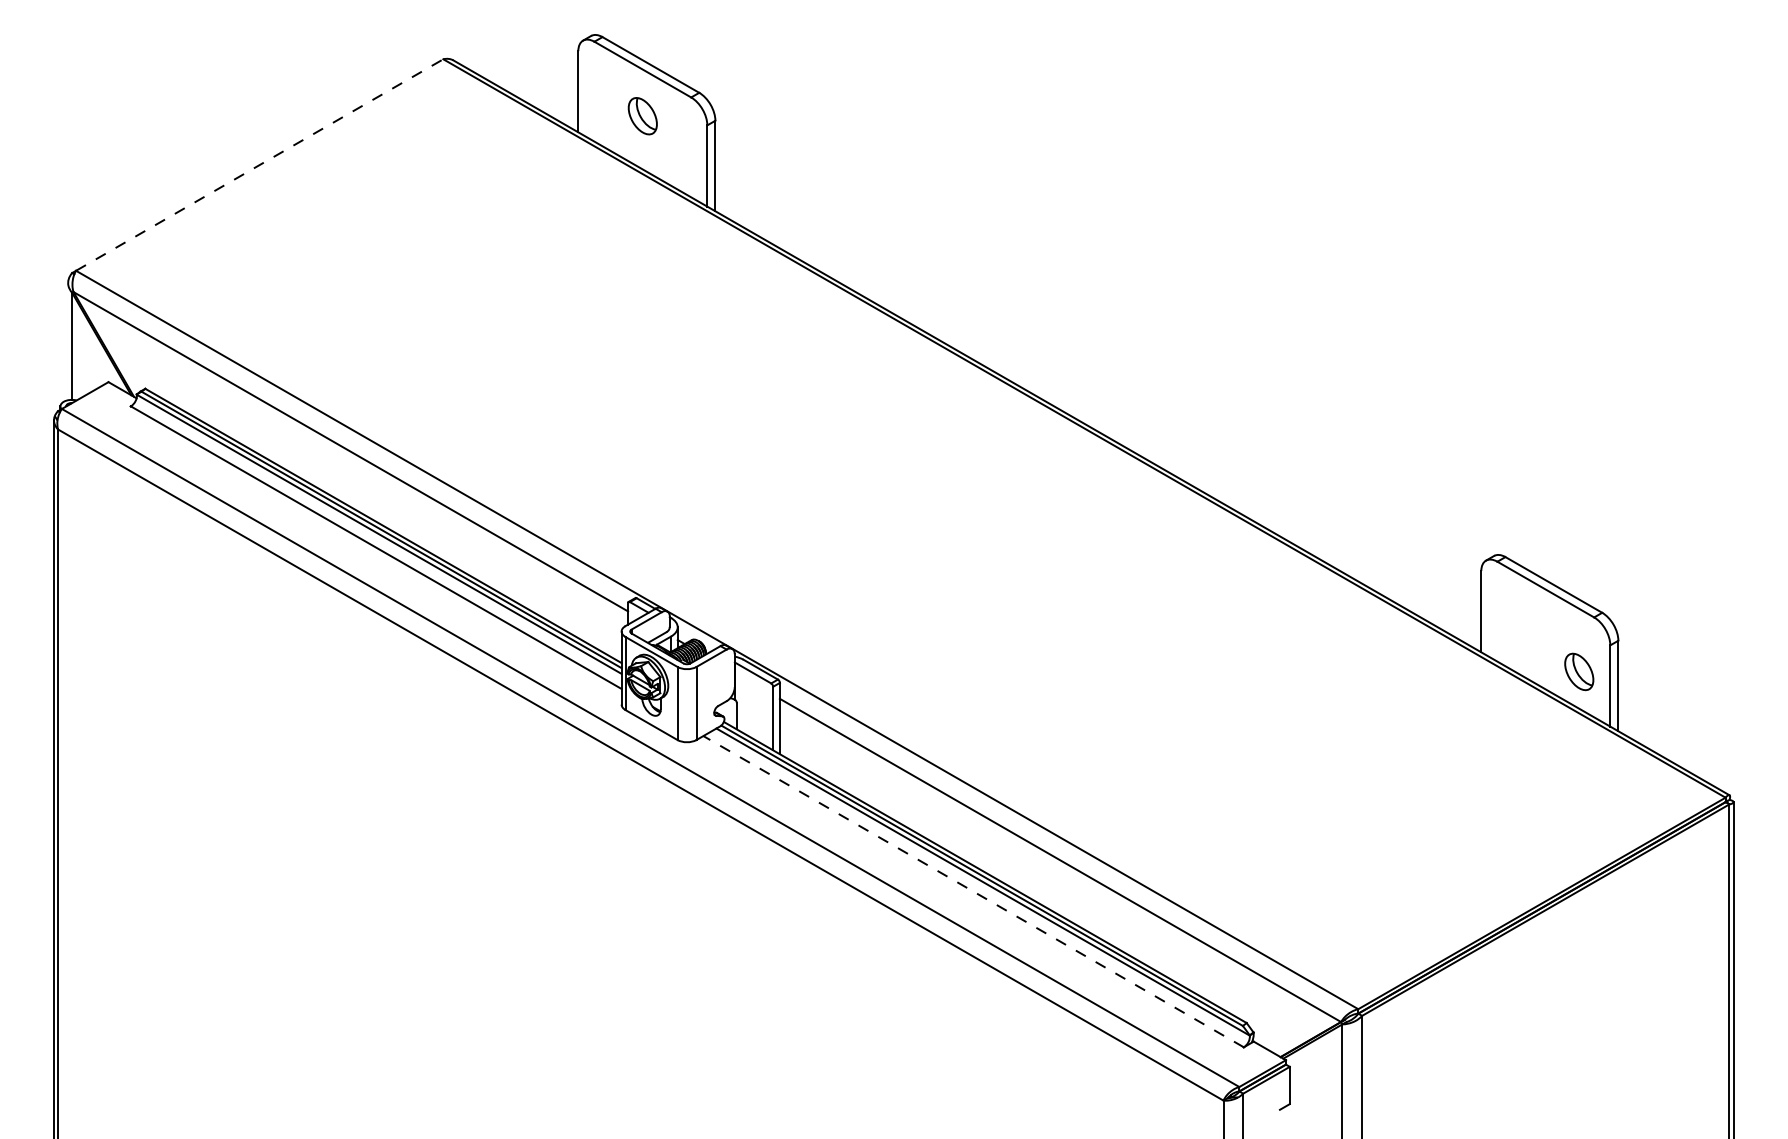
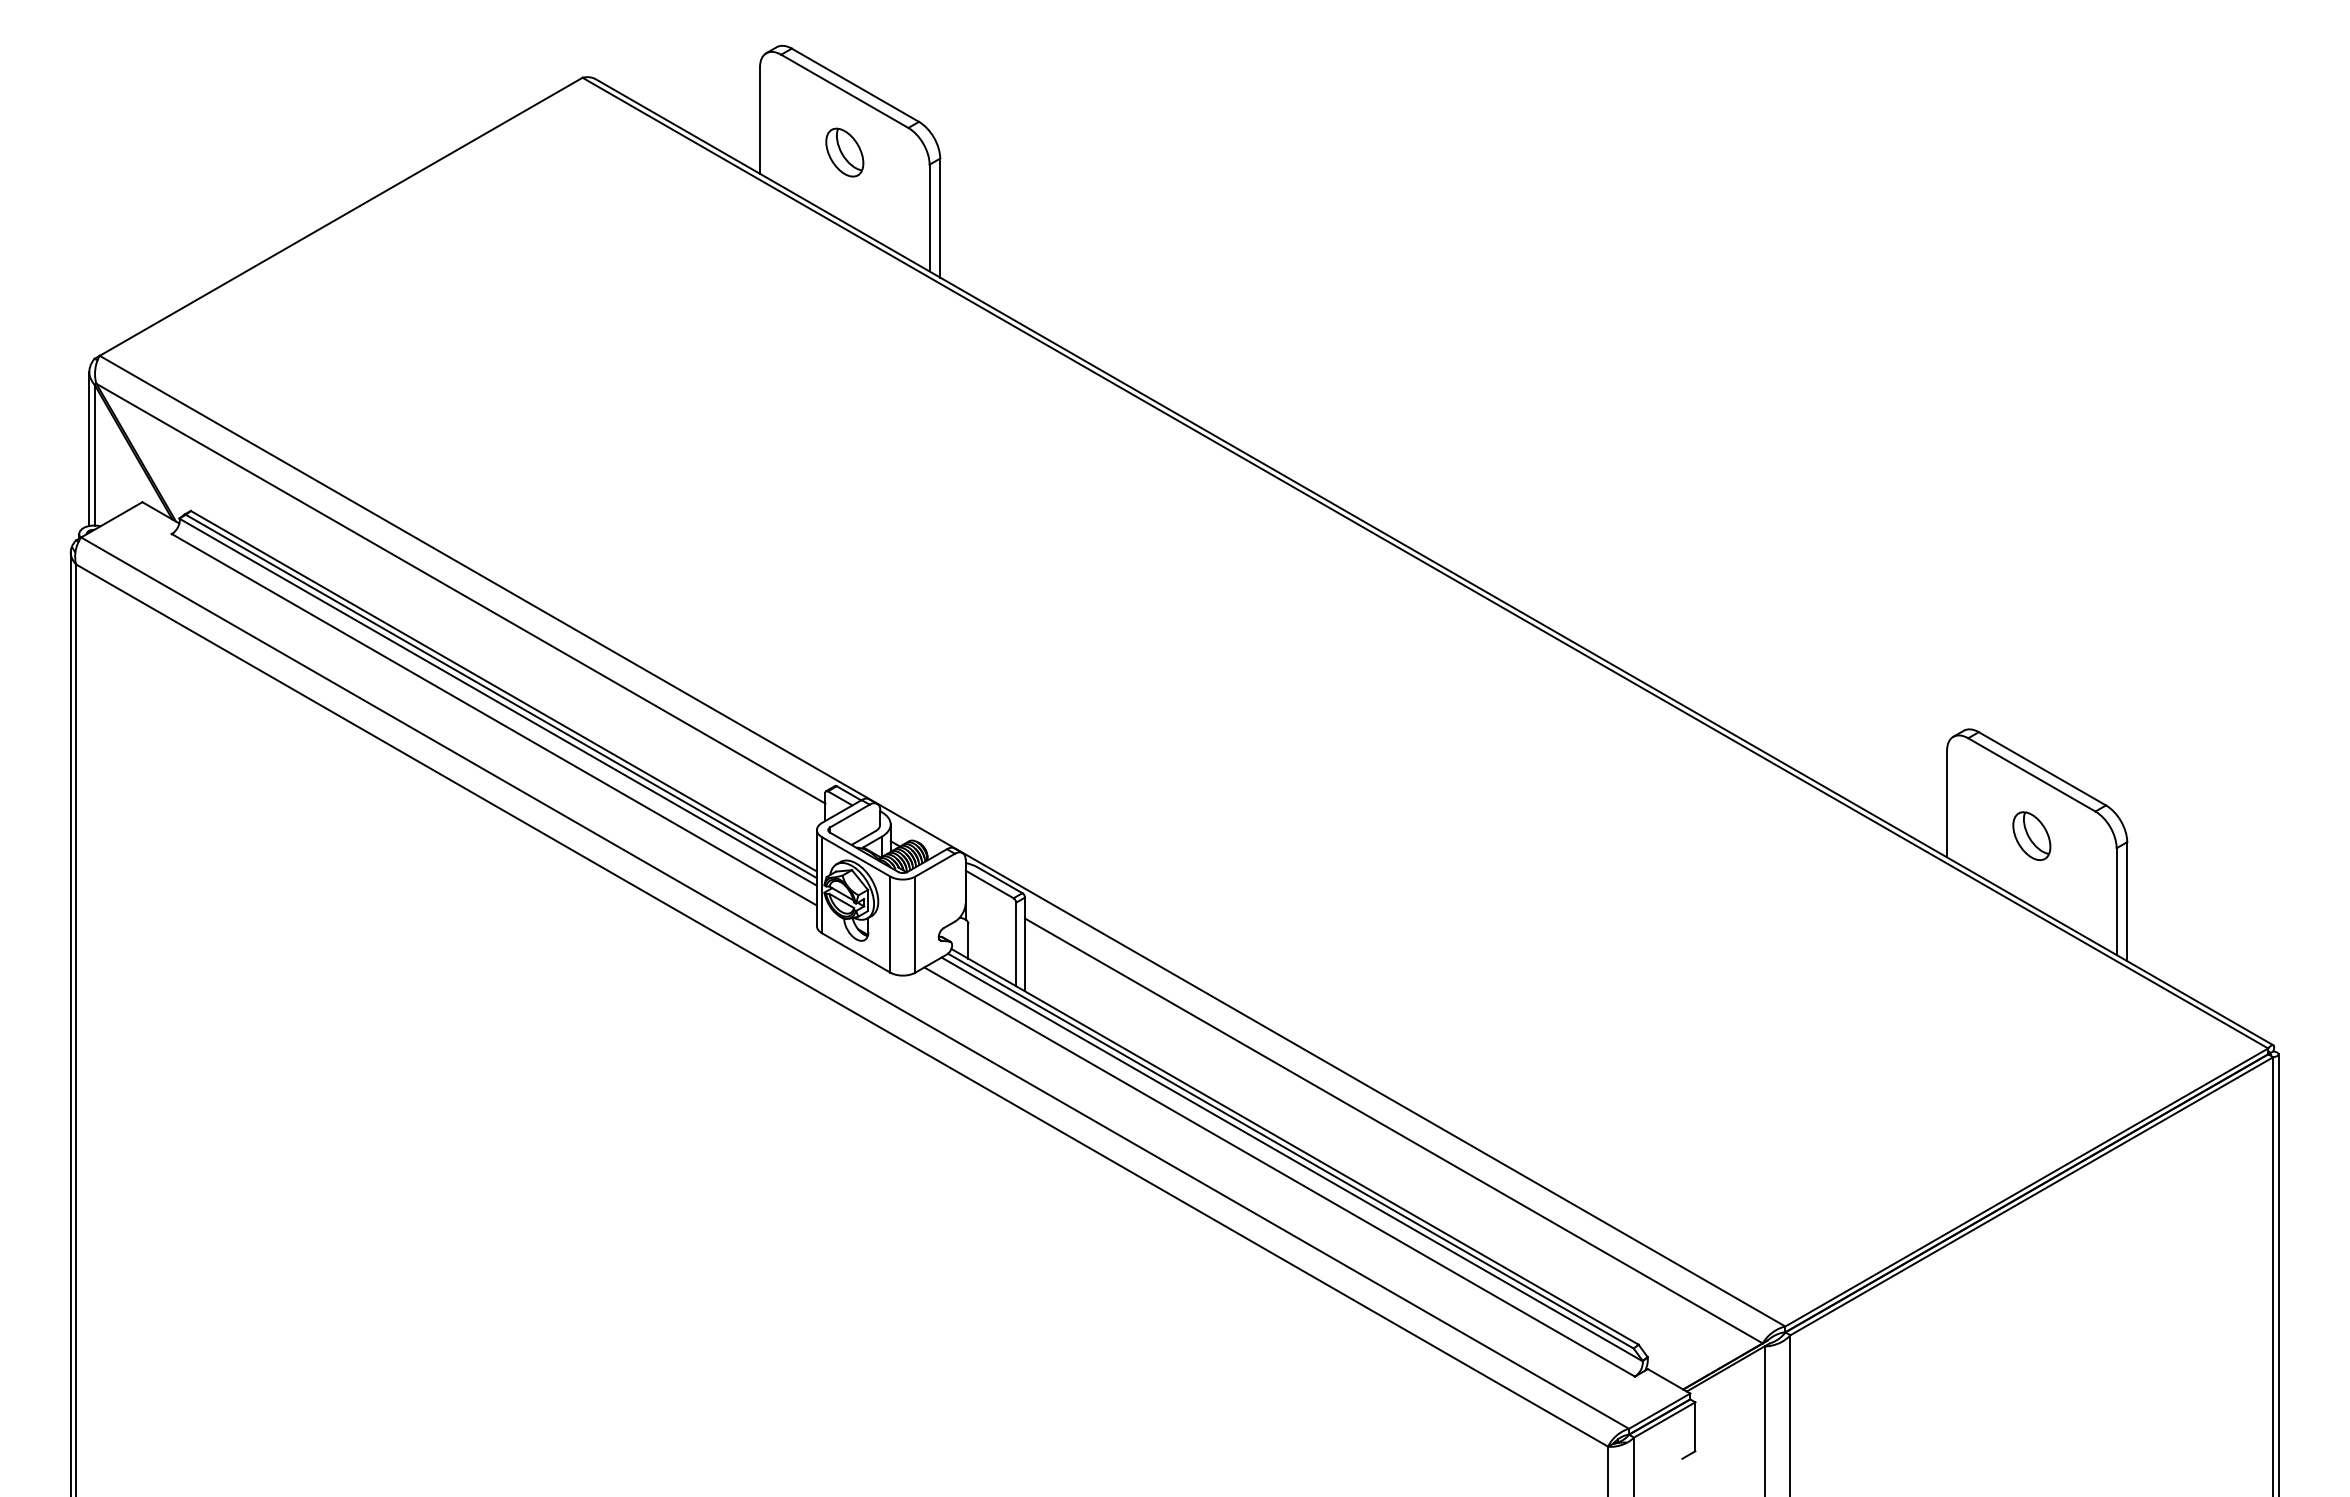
line: (259, 164) -> (341, 216), dashed -> solid
line: (68, 341) -> (89, 448), added
part: (1579, 672) -> (2031, 836), moved
line: (973, 892) -> (1279, 1172), dashed -> solid

